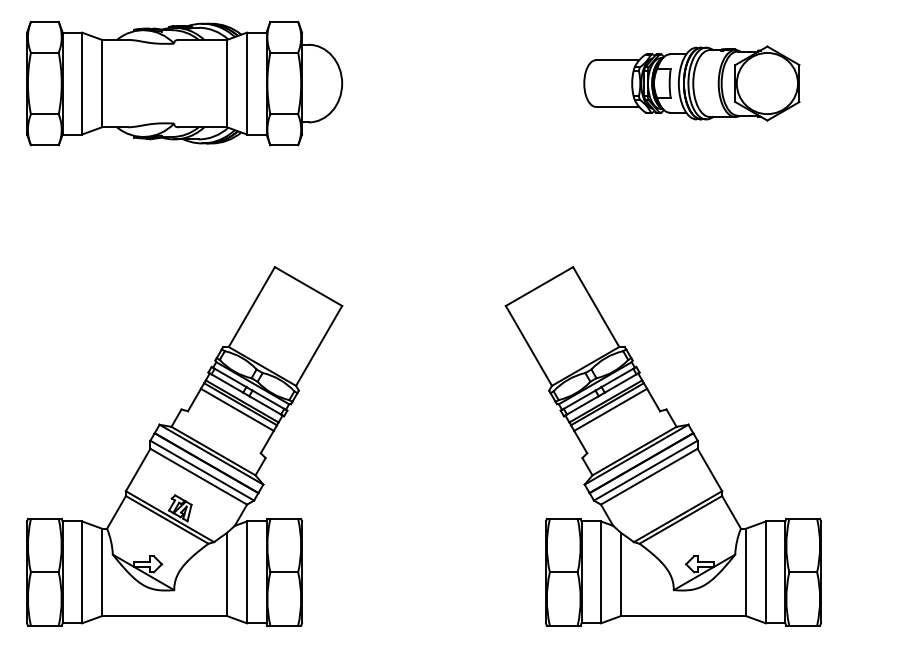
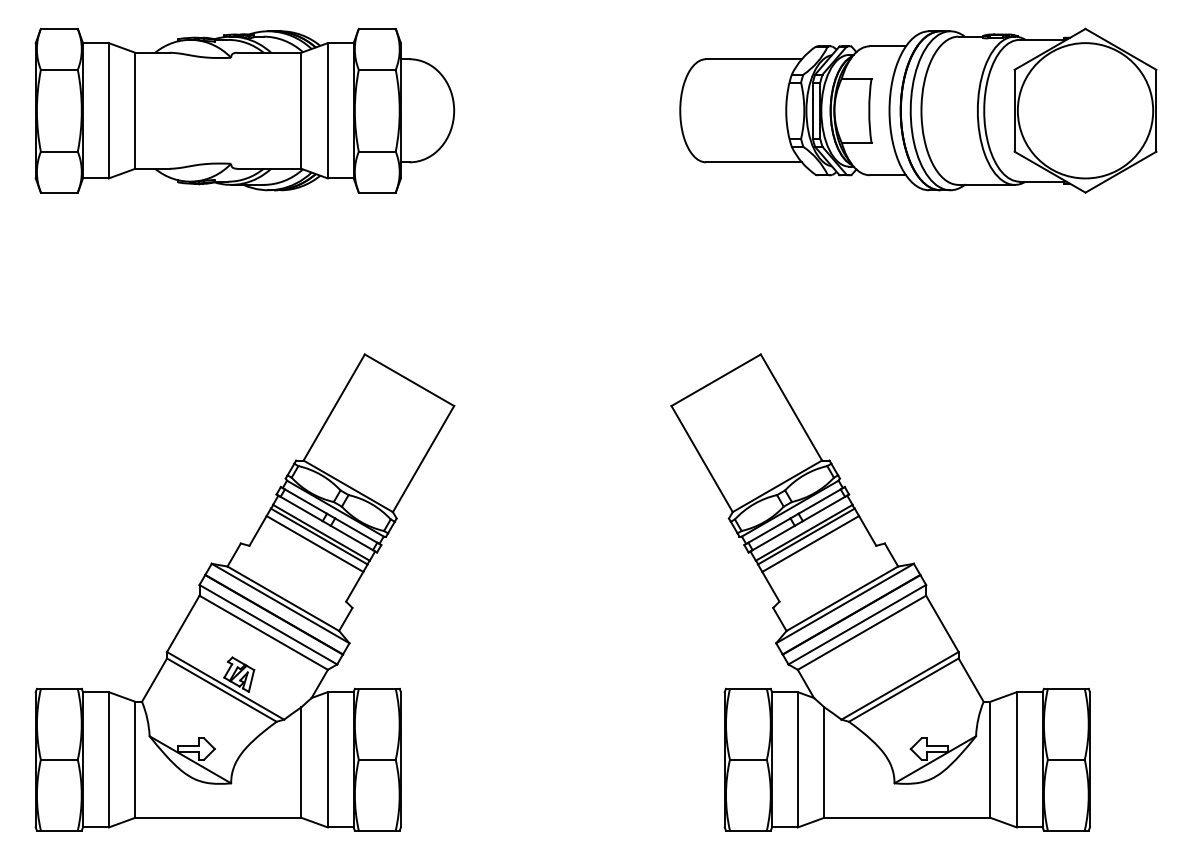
part: (691, 83) -> (917, 110), size x1.67

